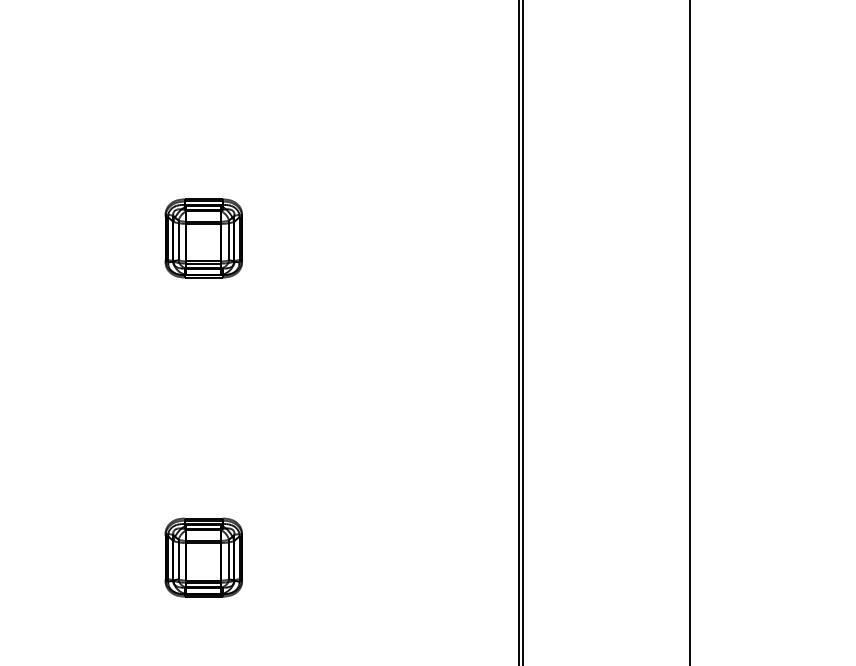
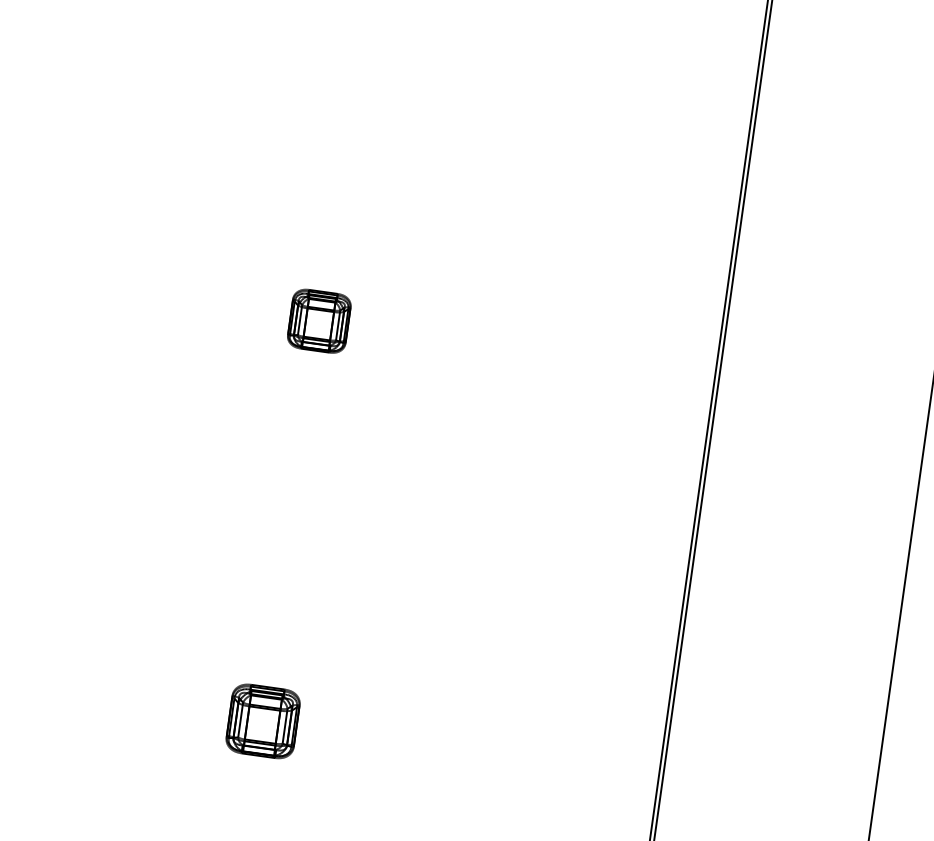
part: (203, 238) -> (319, 321), size x0.6
part: (203, 557) -> (262, 721), size x0.7

